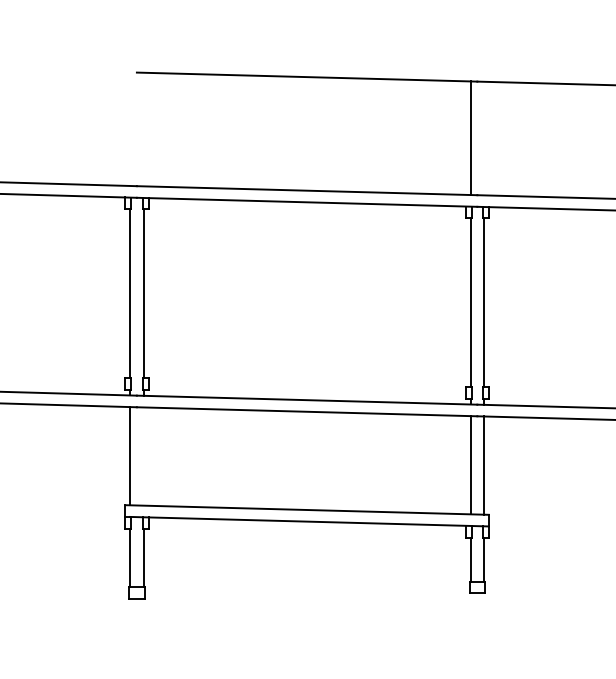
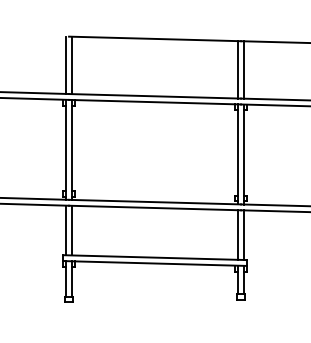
line: (129, 127) -> (65, 64), added
line: (143, 129) -> (72, 65), added
line: (484, 137) -> (244, 69), added
line: (143, 456) -> (72, 230), added

